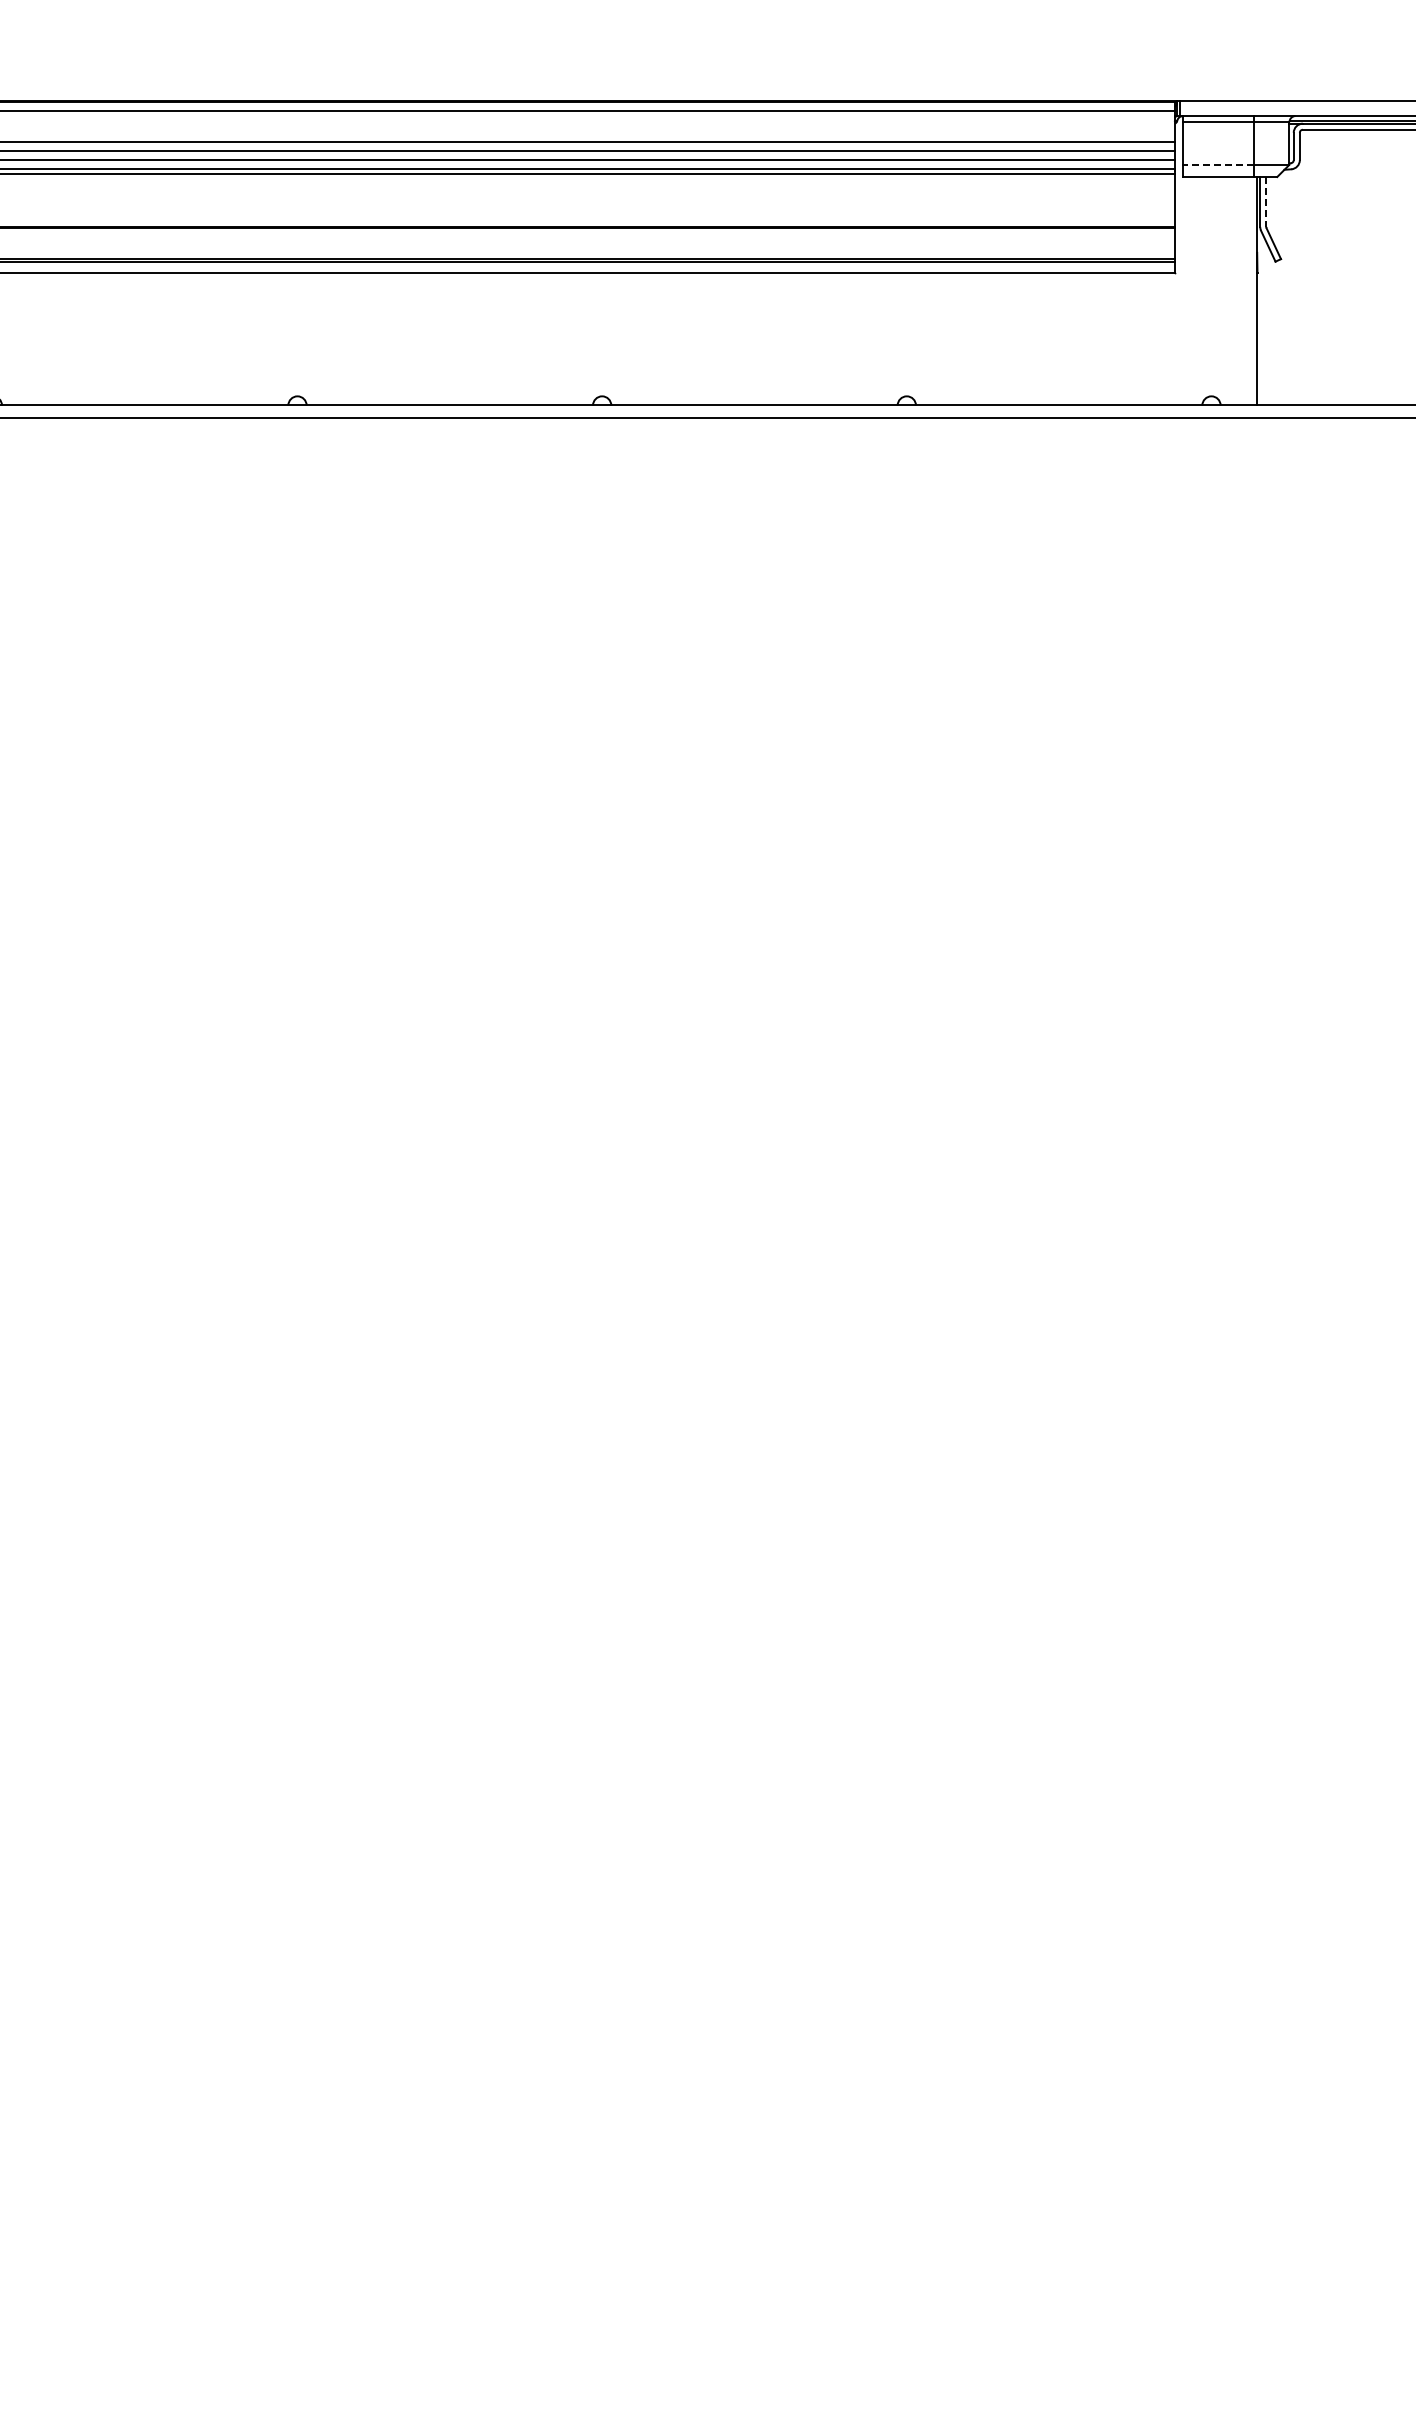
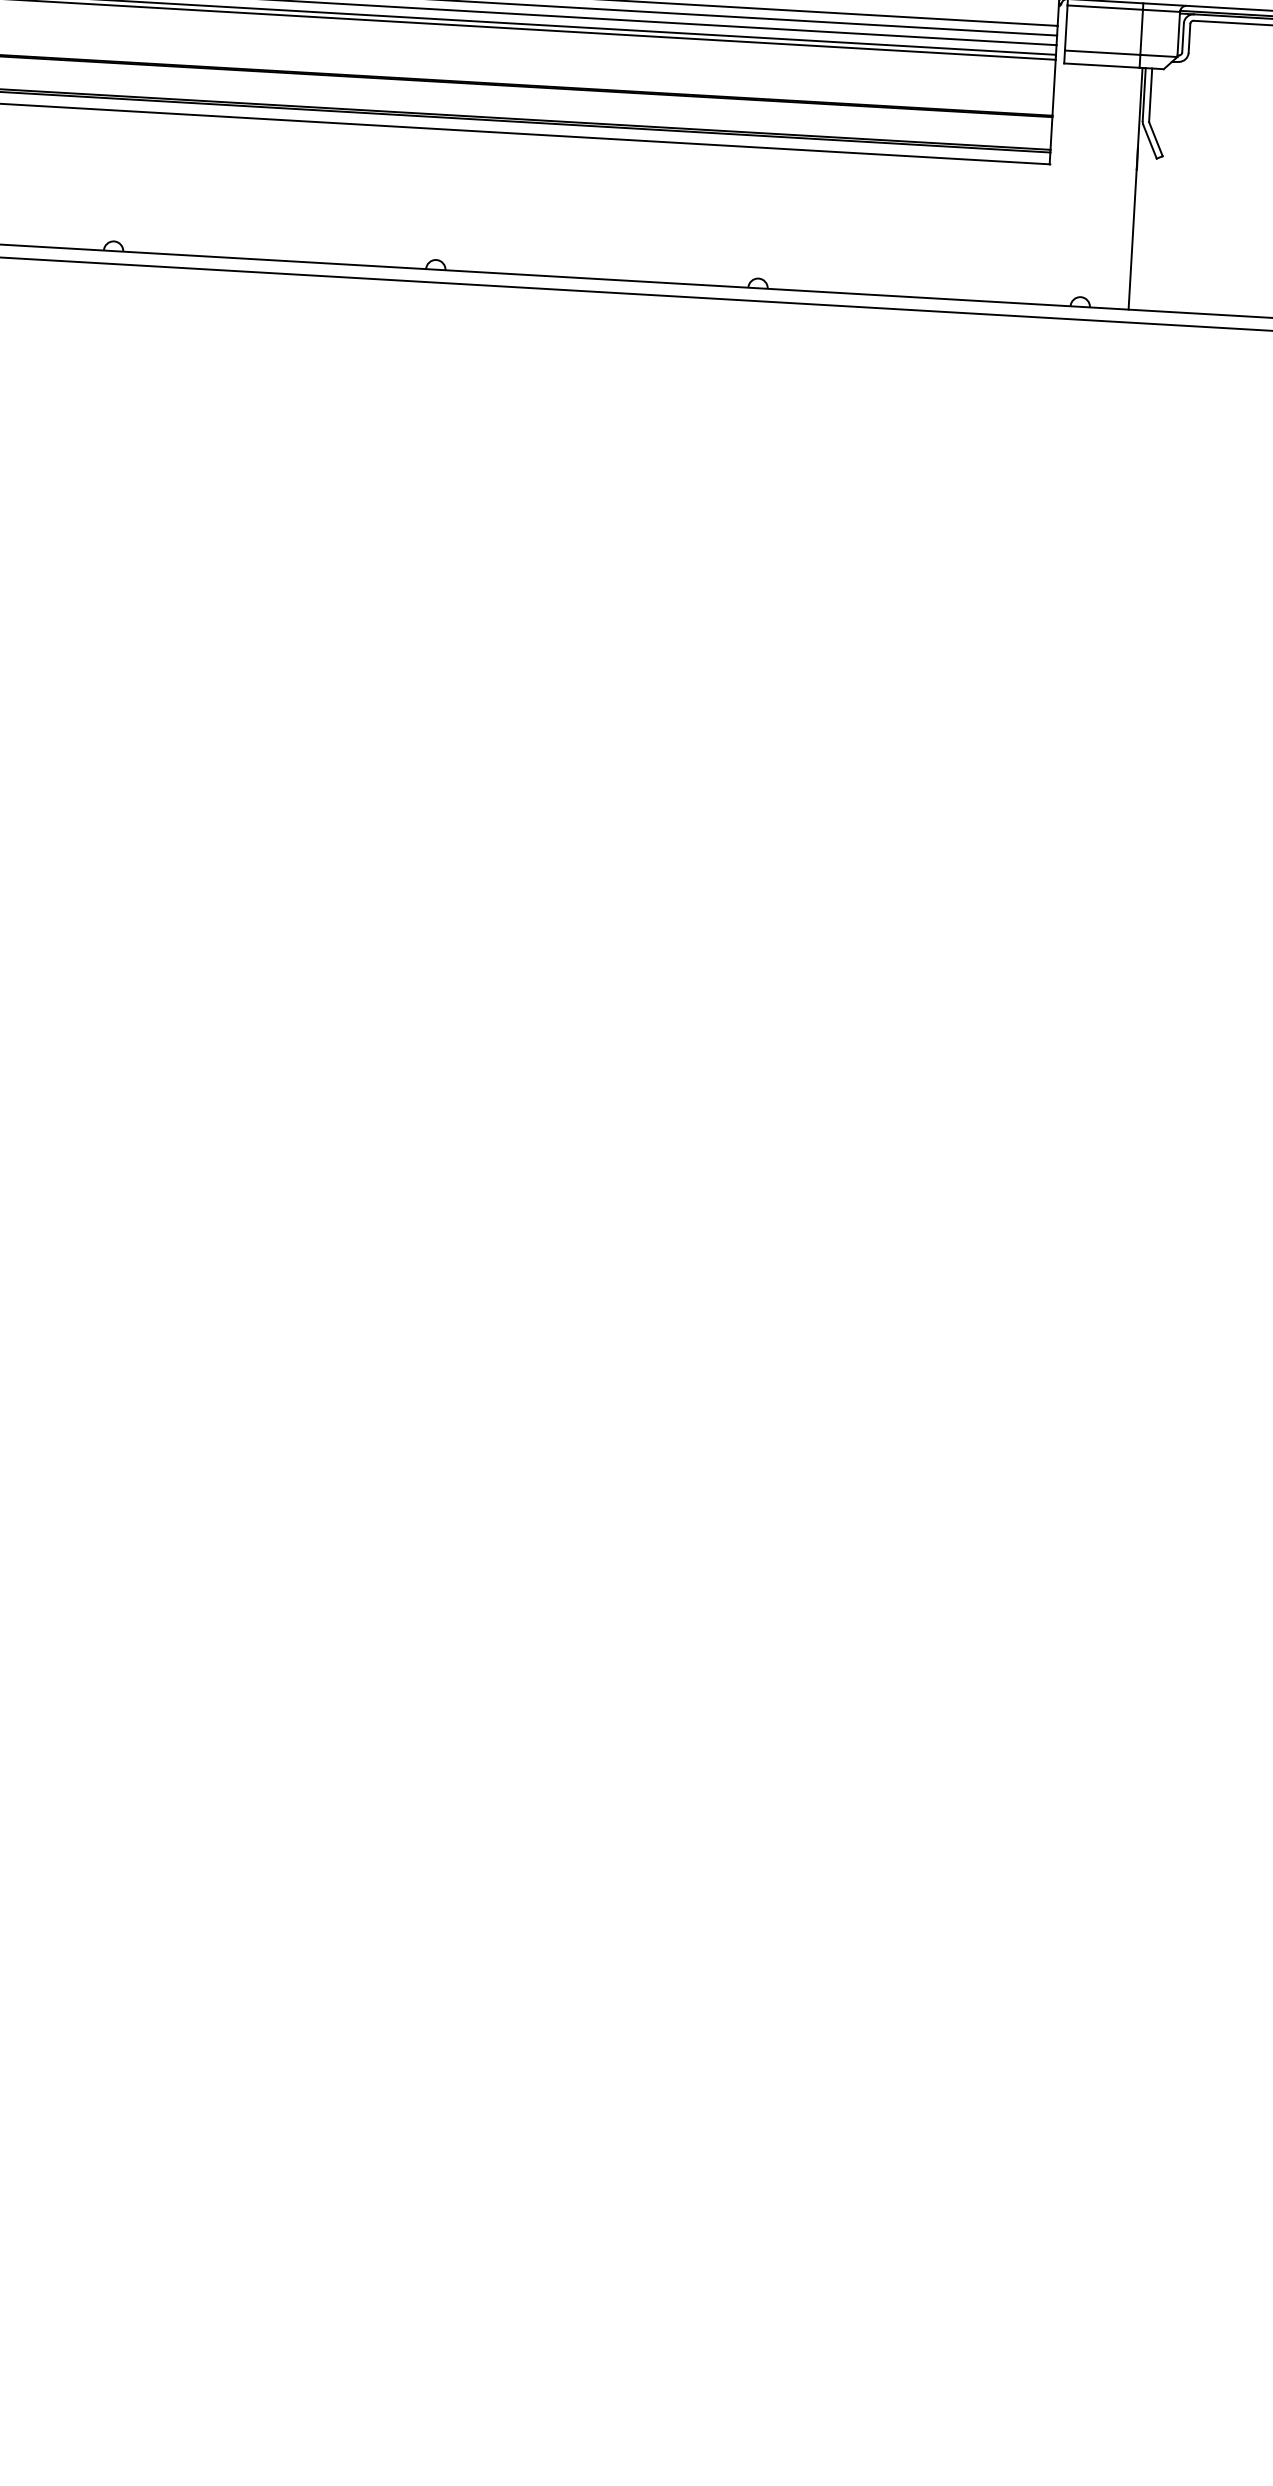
line: (1218, 164) -> (1102, 52), dashed -> solid
line: (1266, 201) -> (1150, 94), dashed -> solid

